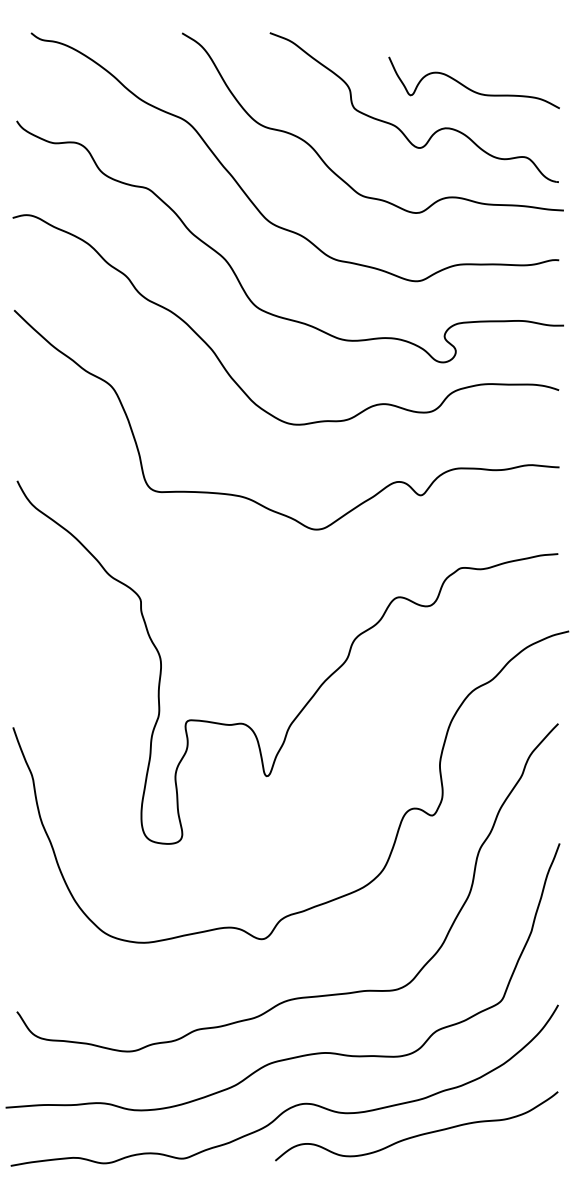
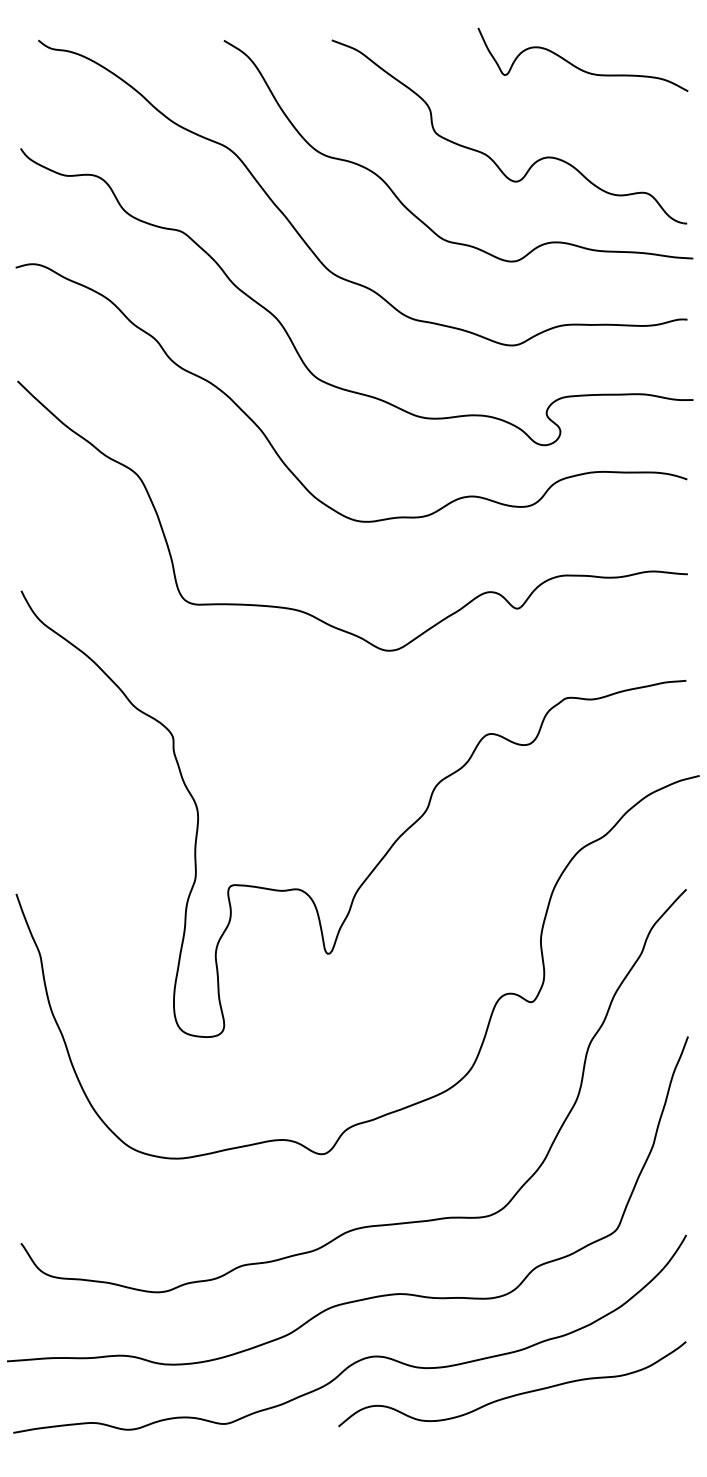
curve: (470, 88) -> (578, 66), moved

